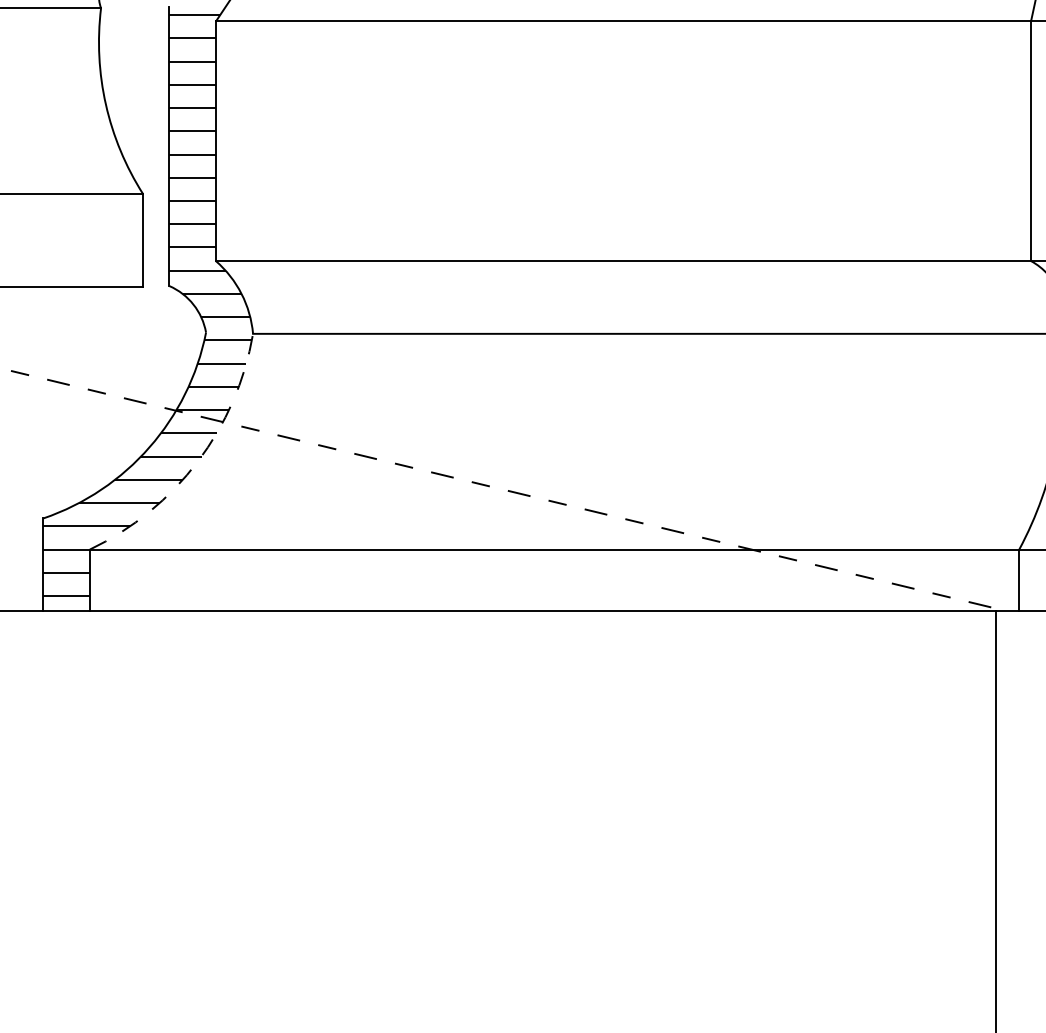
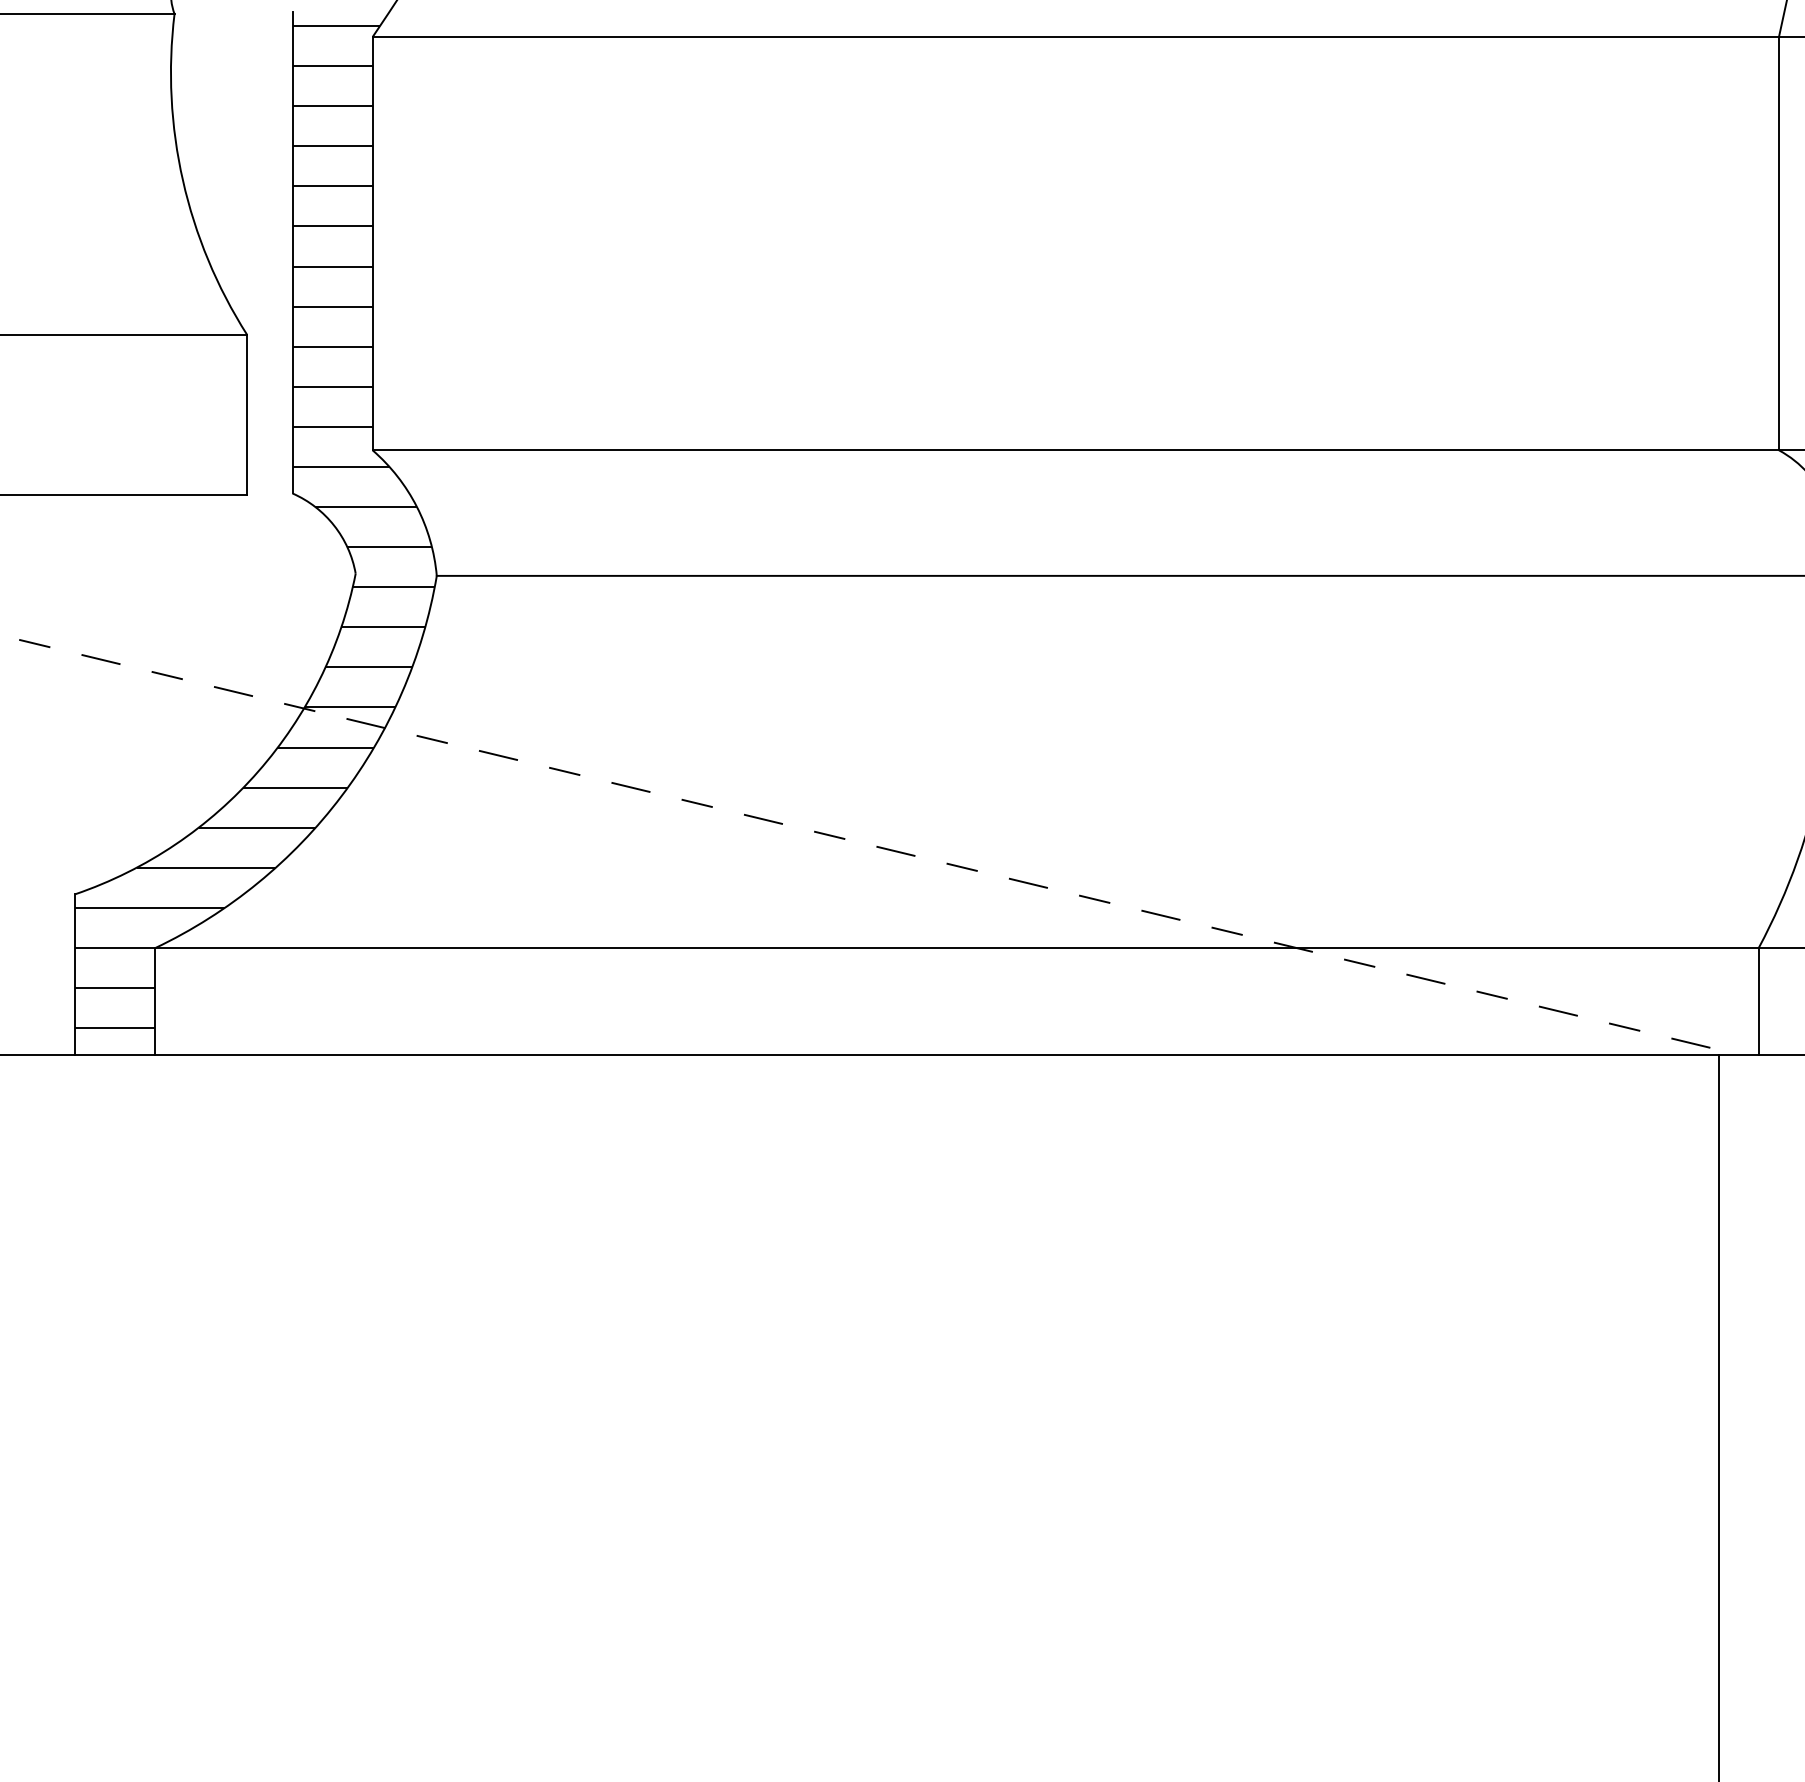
arc: (197, 461) -> (340, 796), dashed -> solid

